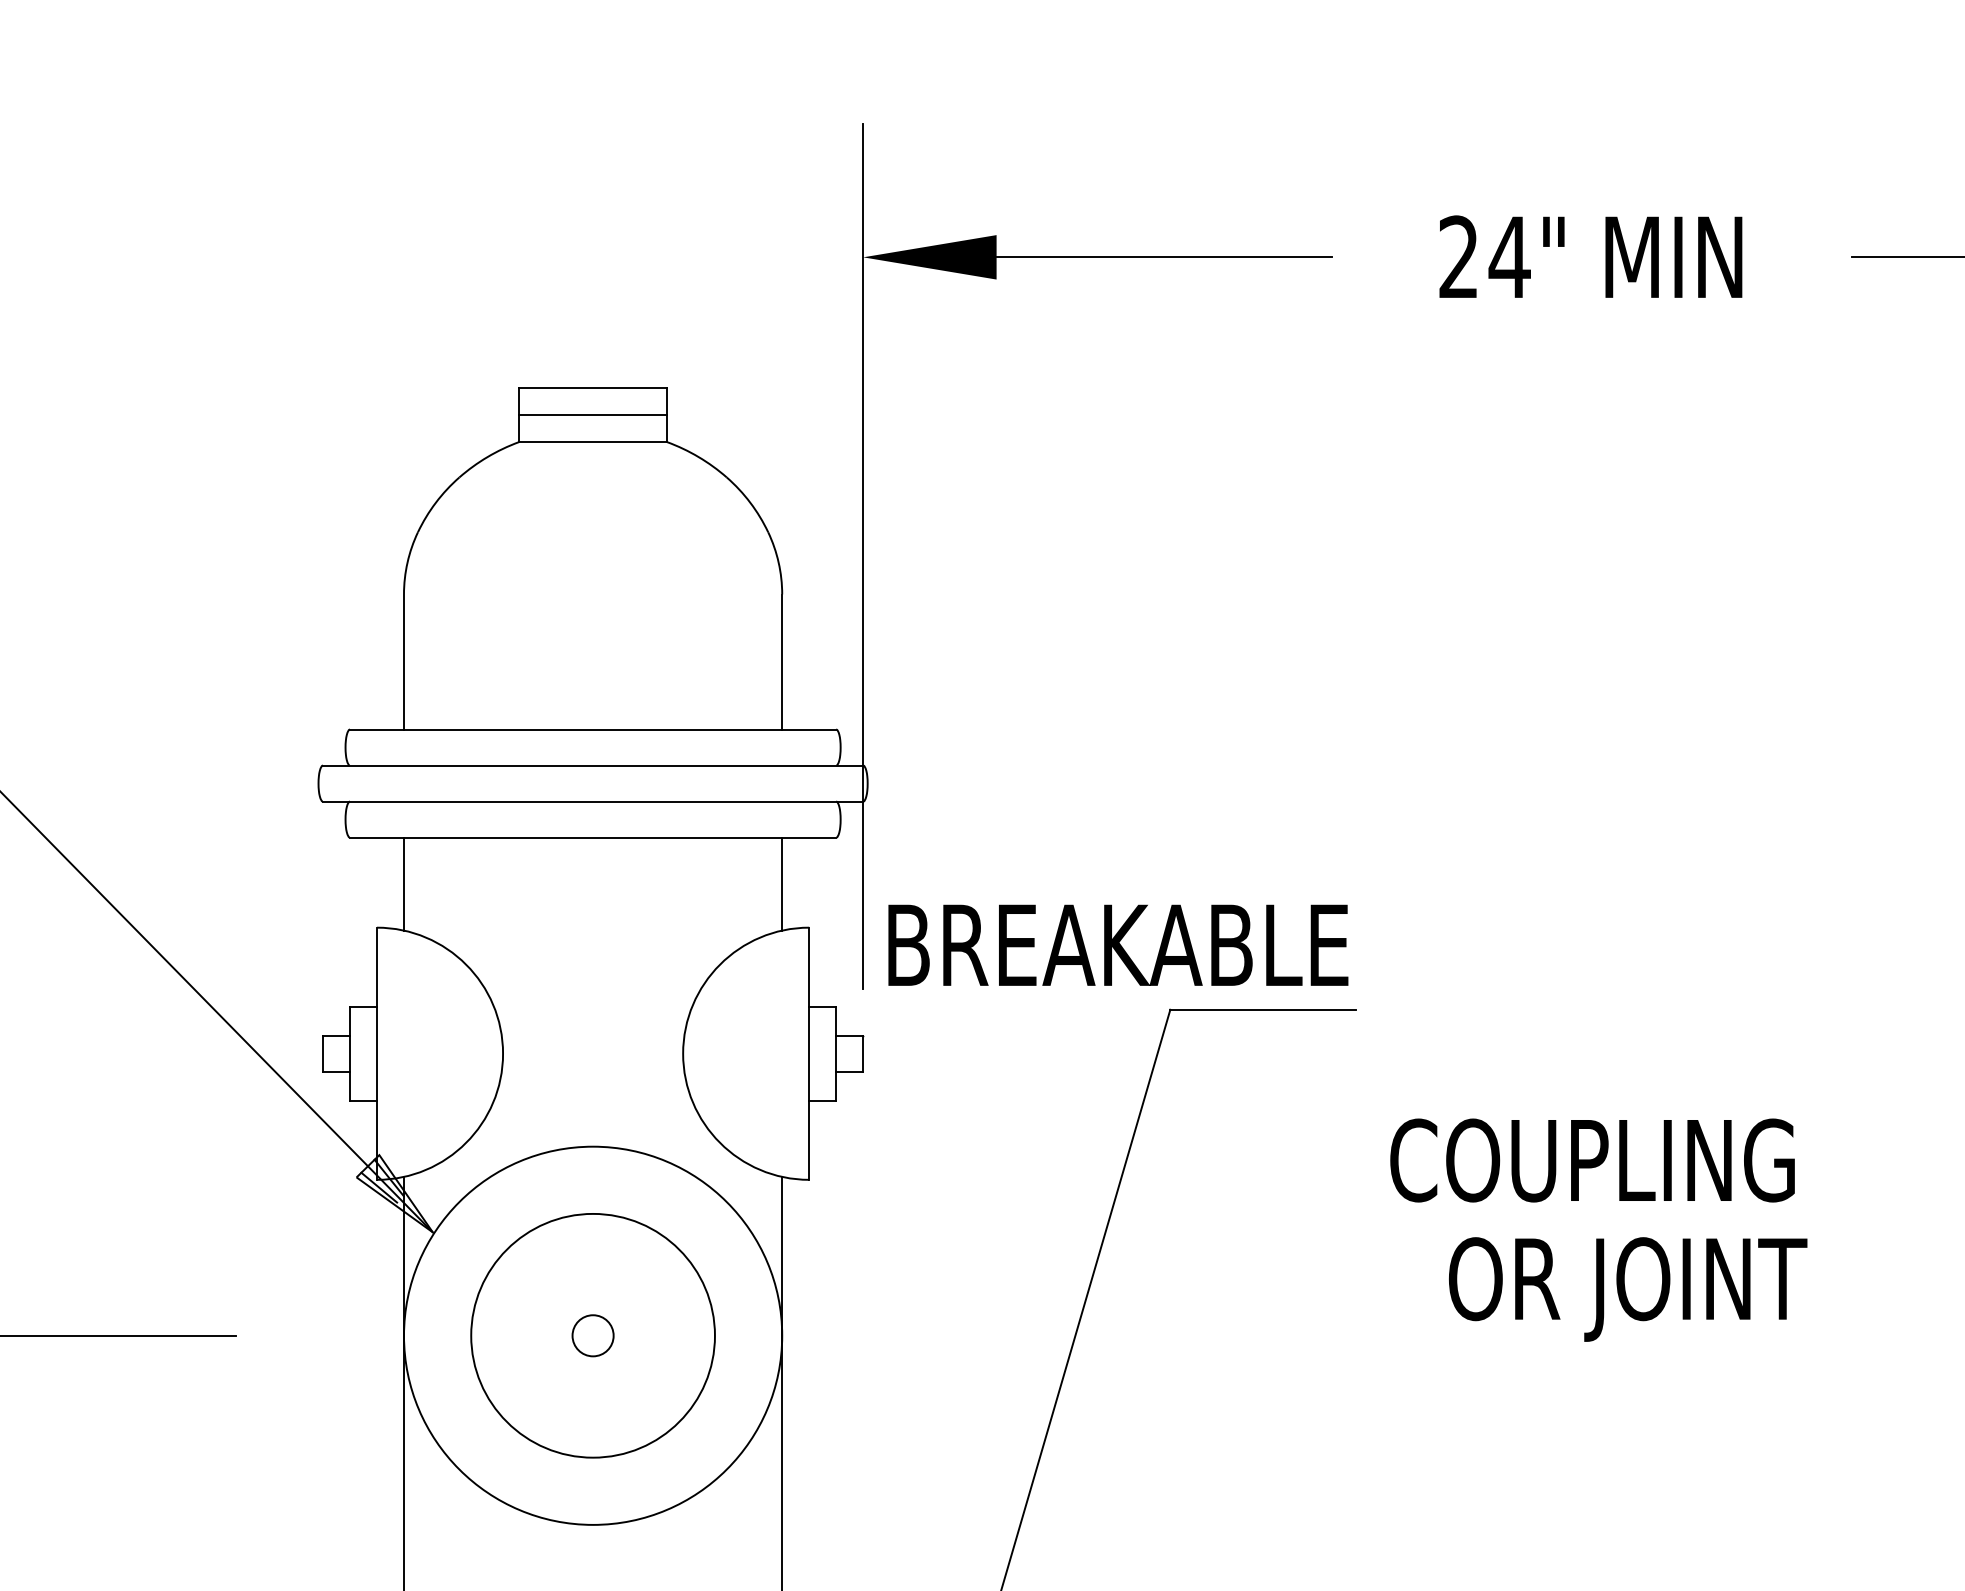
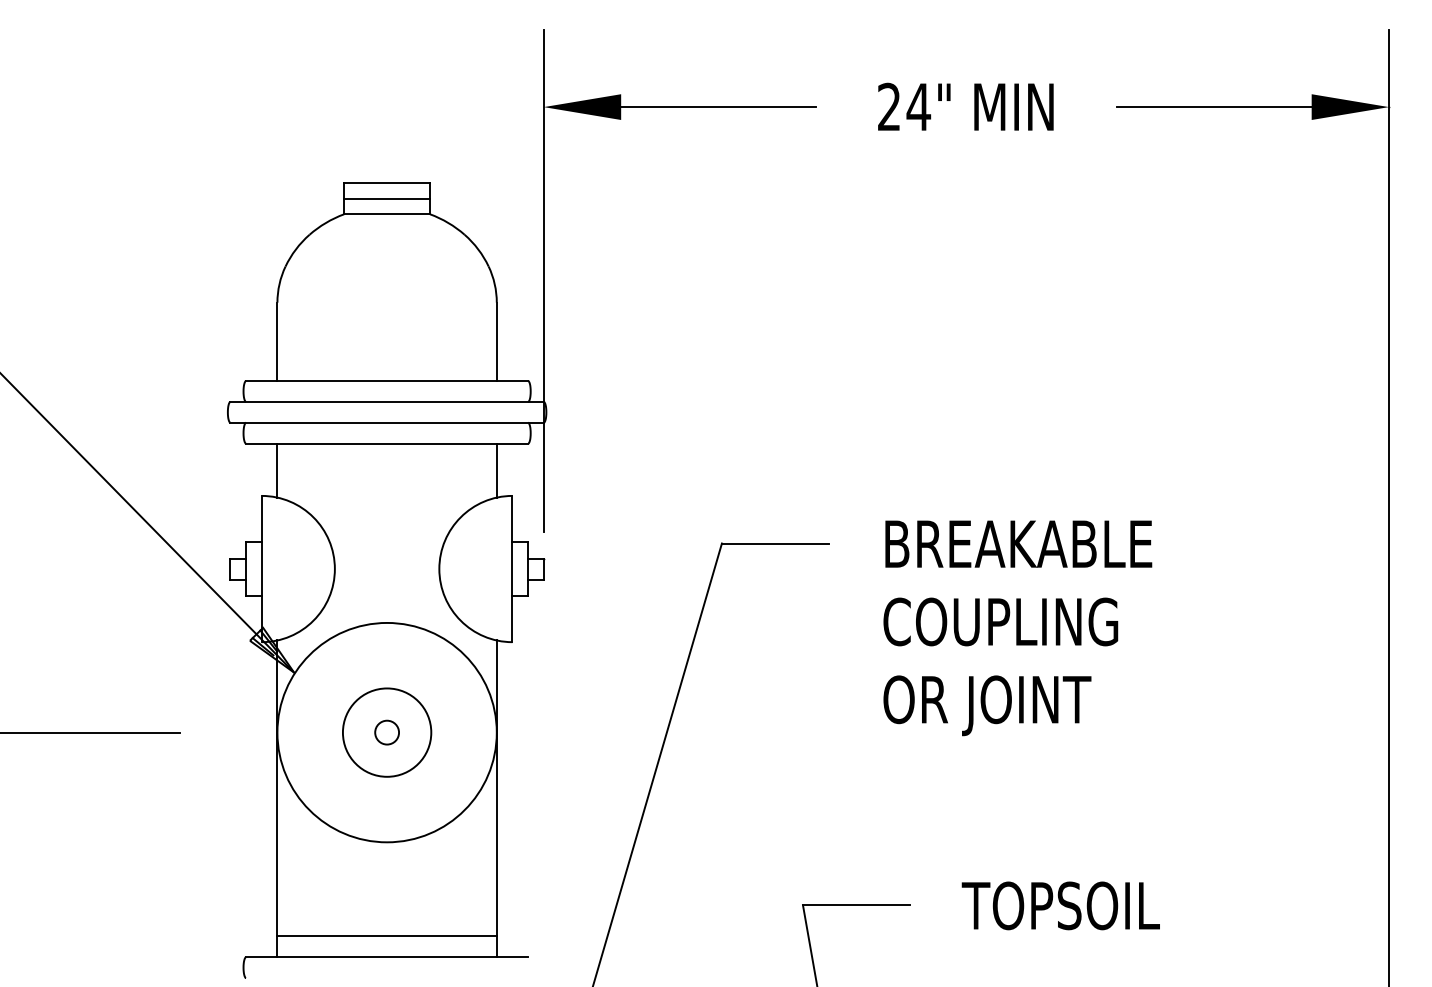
text: (1117, 944) -> (1018, 543), moved
text: (1592, 1159) -> (1000, 621), moved
circle: (592, 1335) -> (386, 732), size x0.62

